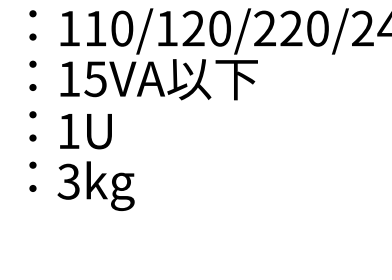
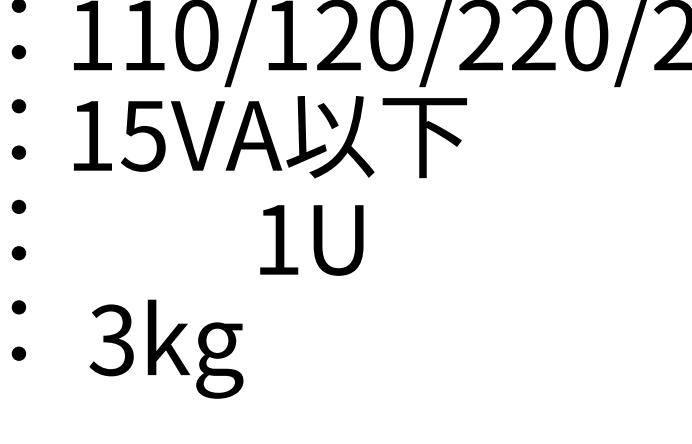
text: (85, 131) -> (310, 240), moved
text: (95, 185) -> (165, 347), moved

